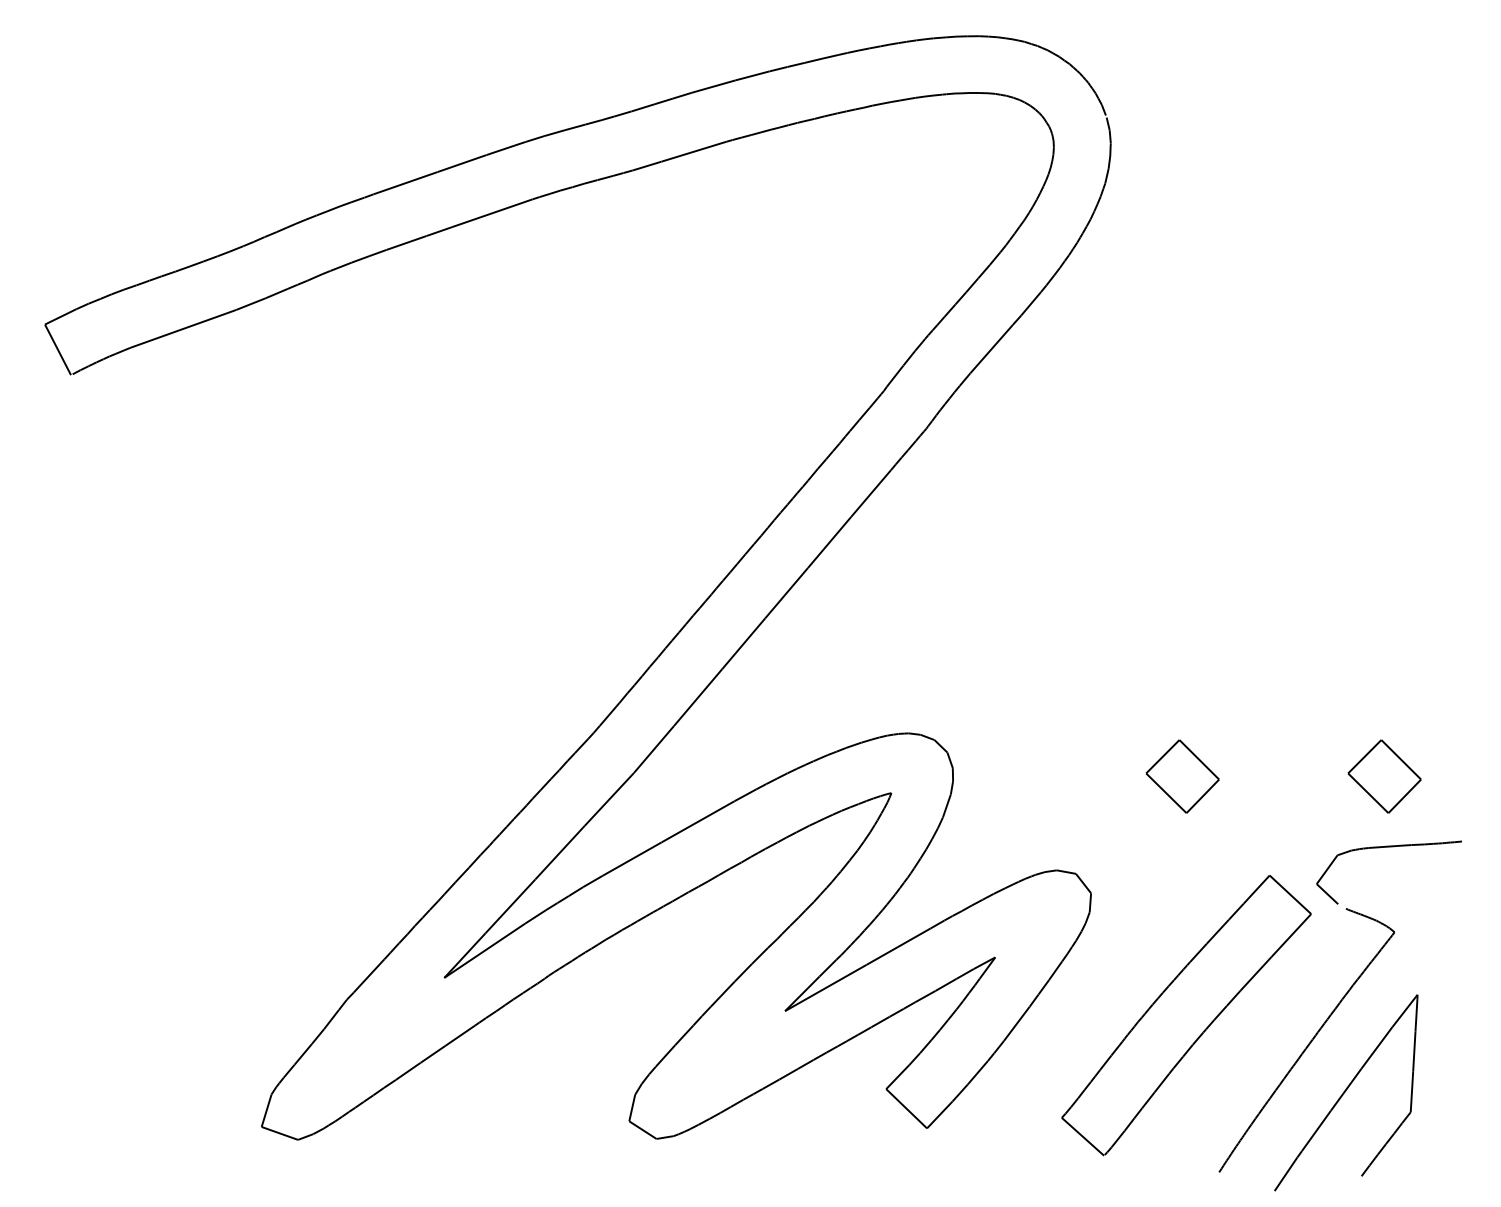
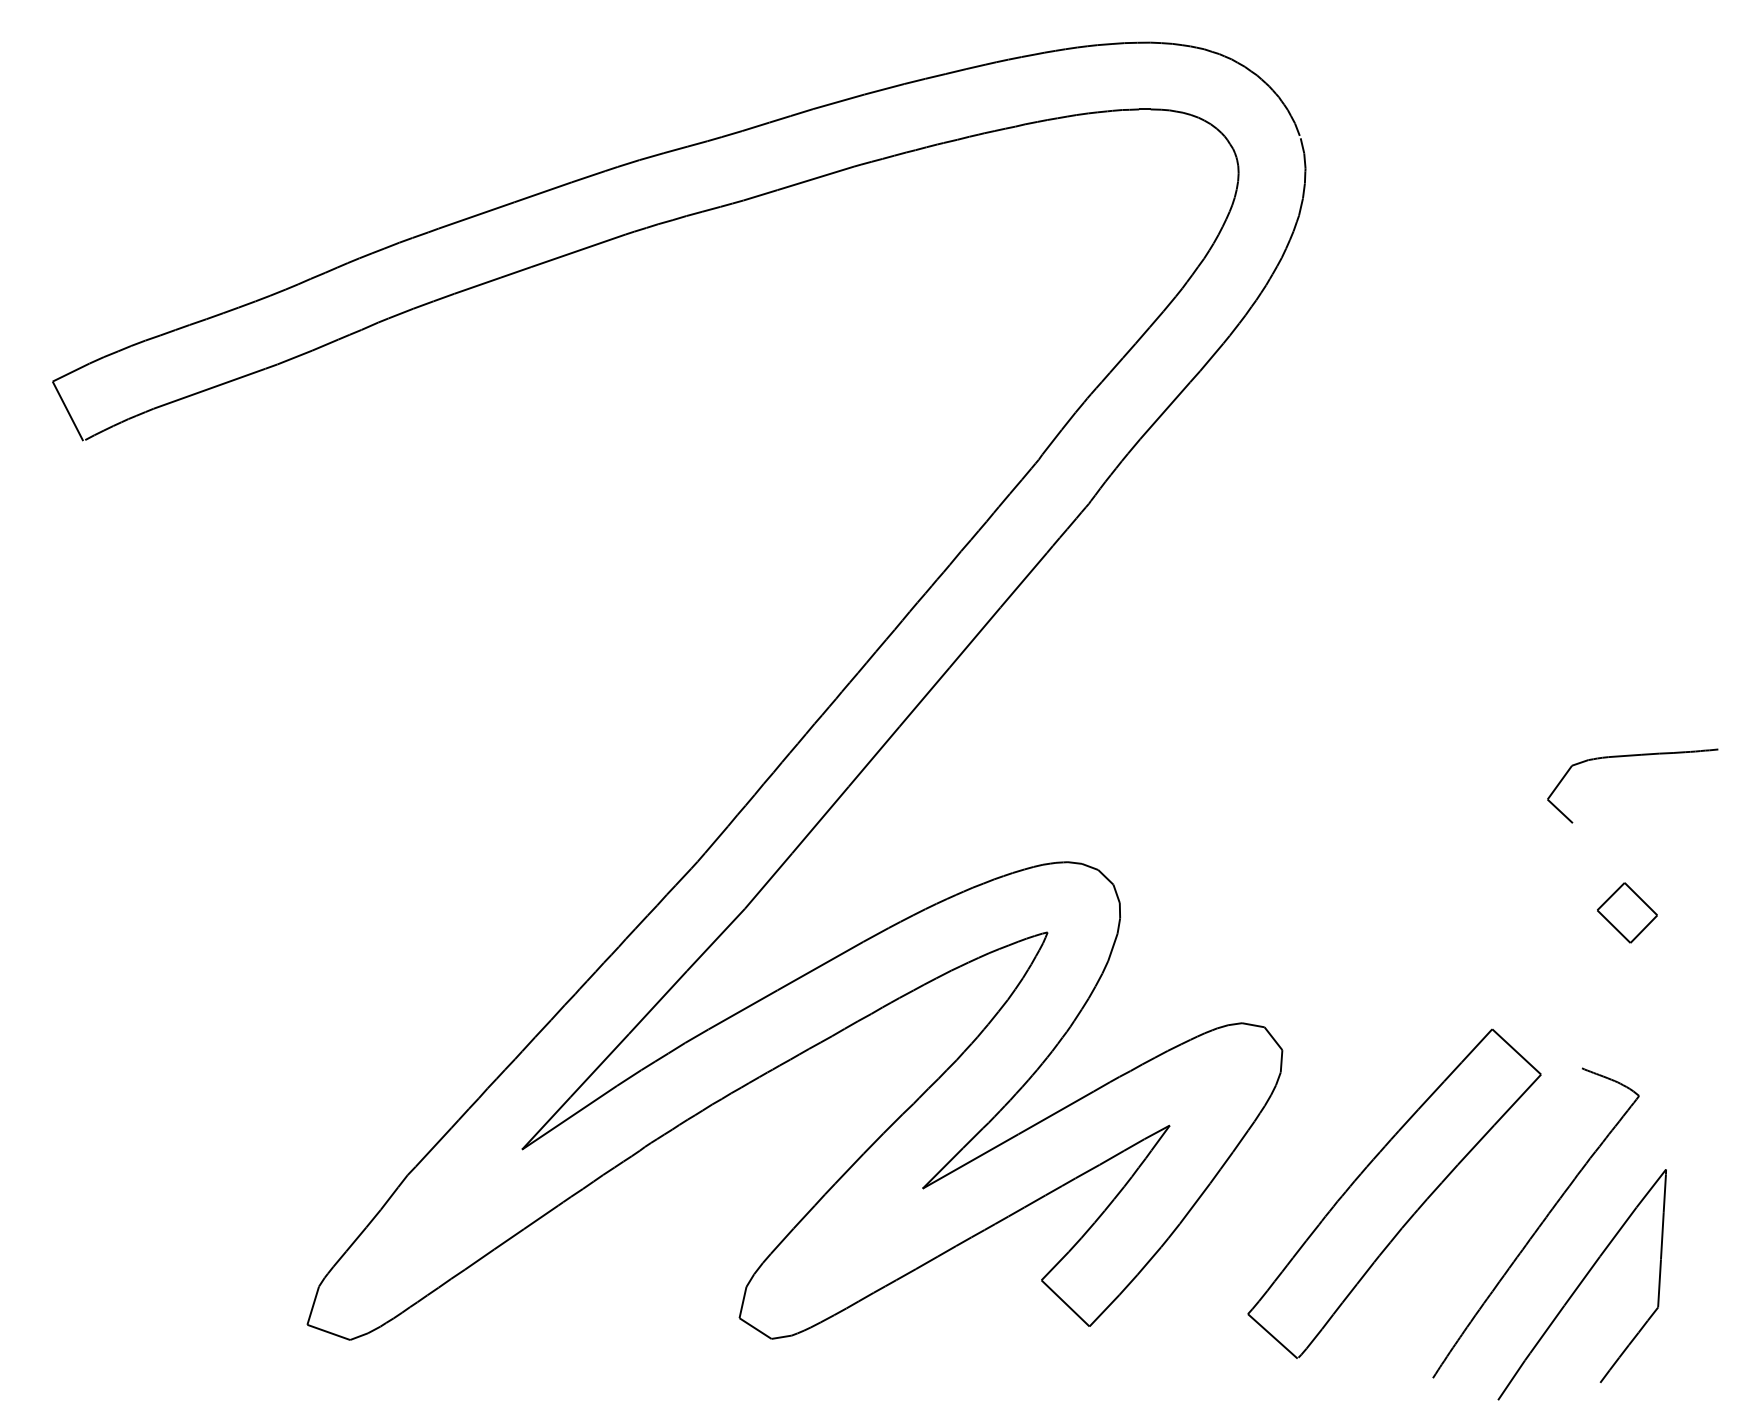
part: (1182, 776) -> (1389, 912), removed
part: (1384, 776) -> (1627, 912), size x0.7
part: (1388, 847) -> (1631, 756), moved

